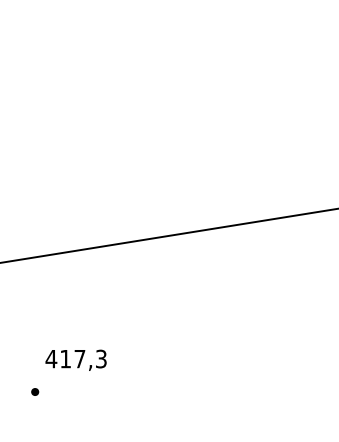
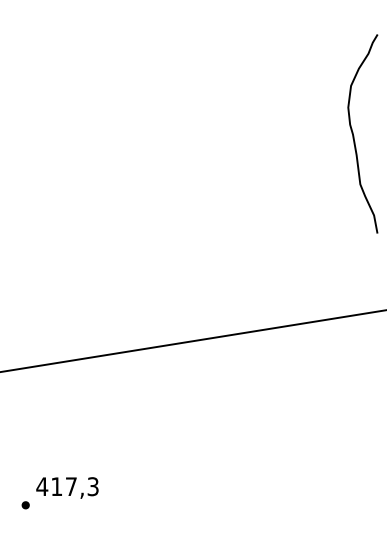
text: (76, 359) -> (67, 487), moved

